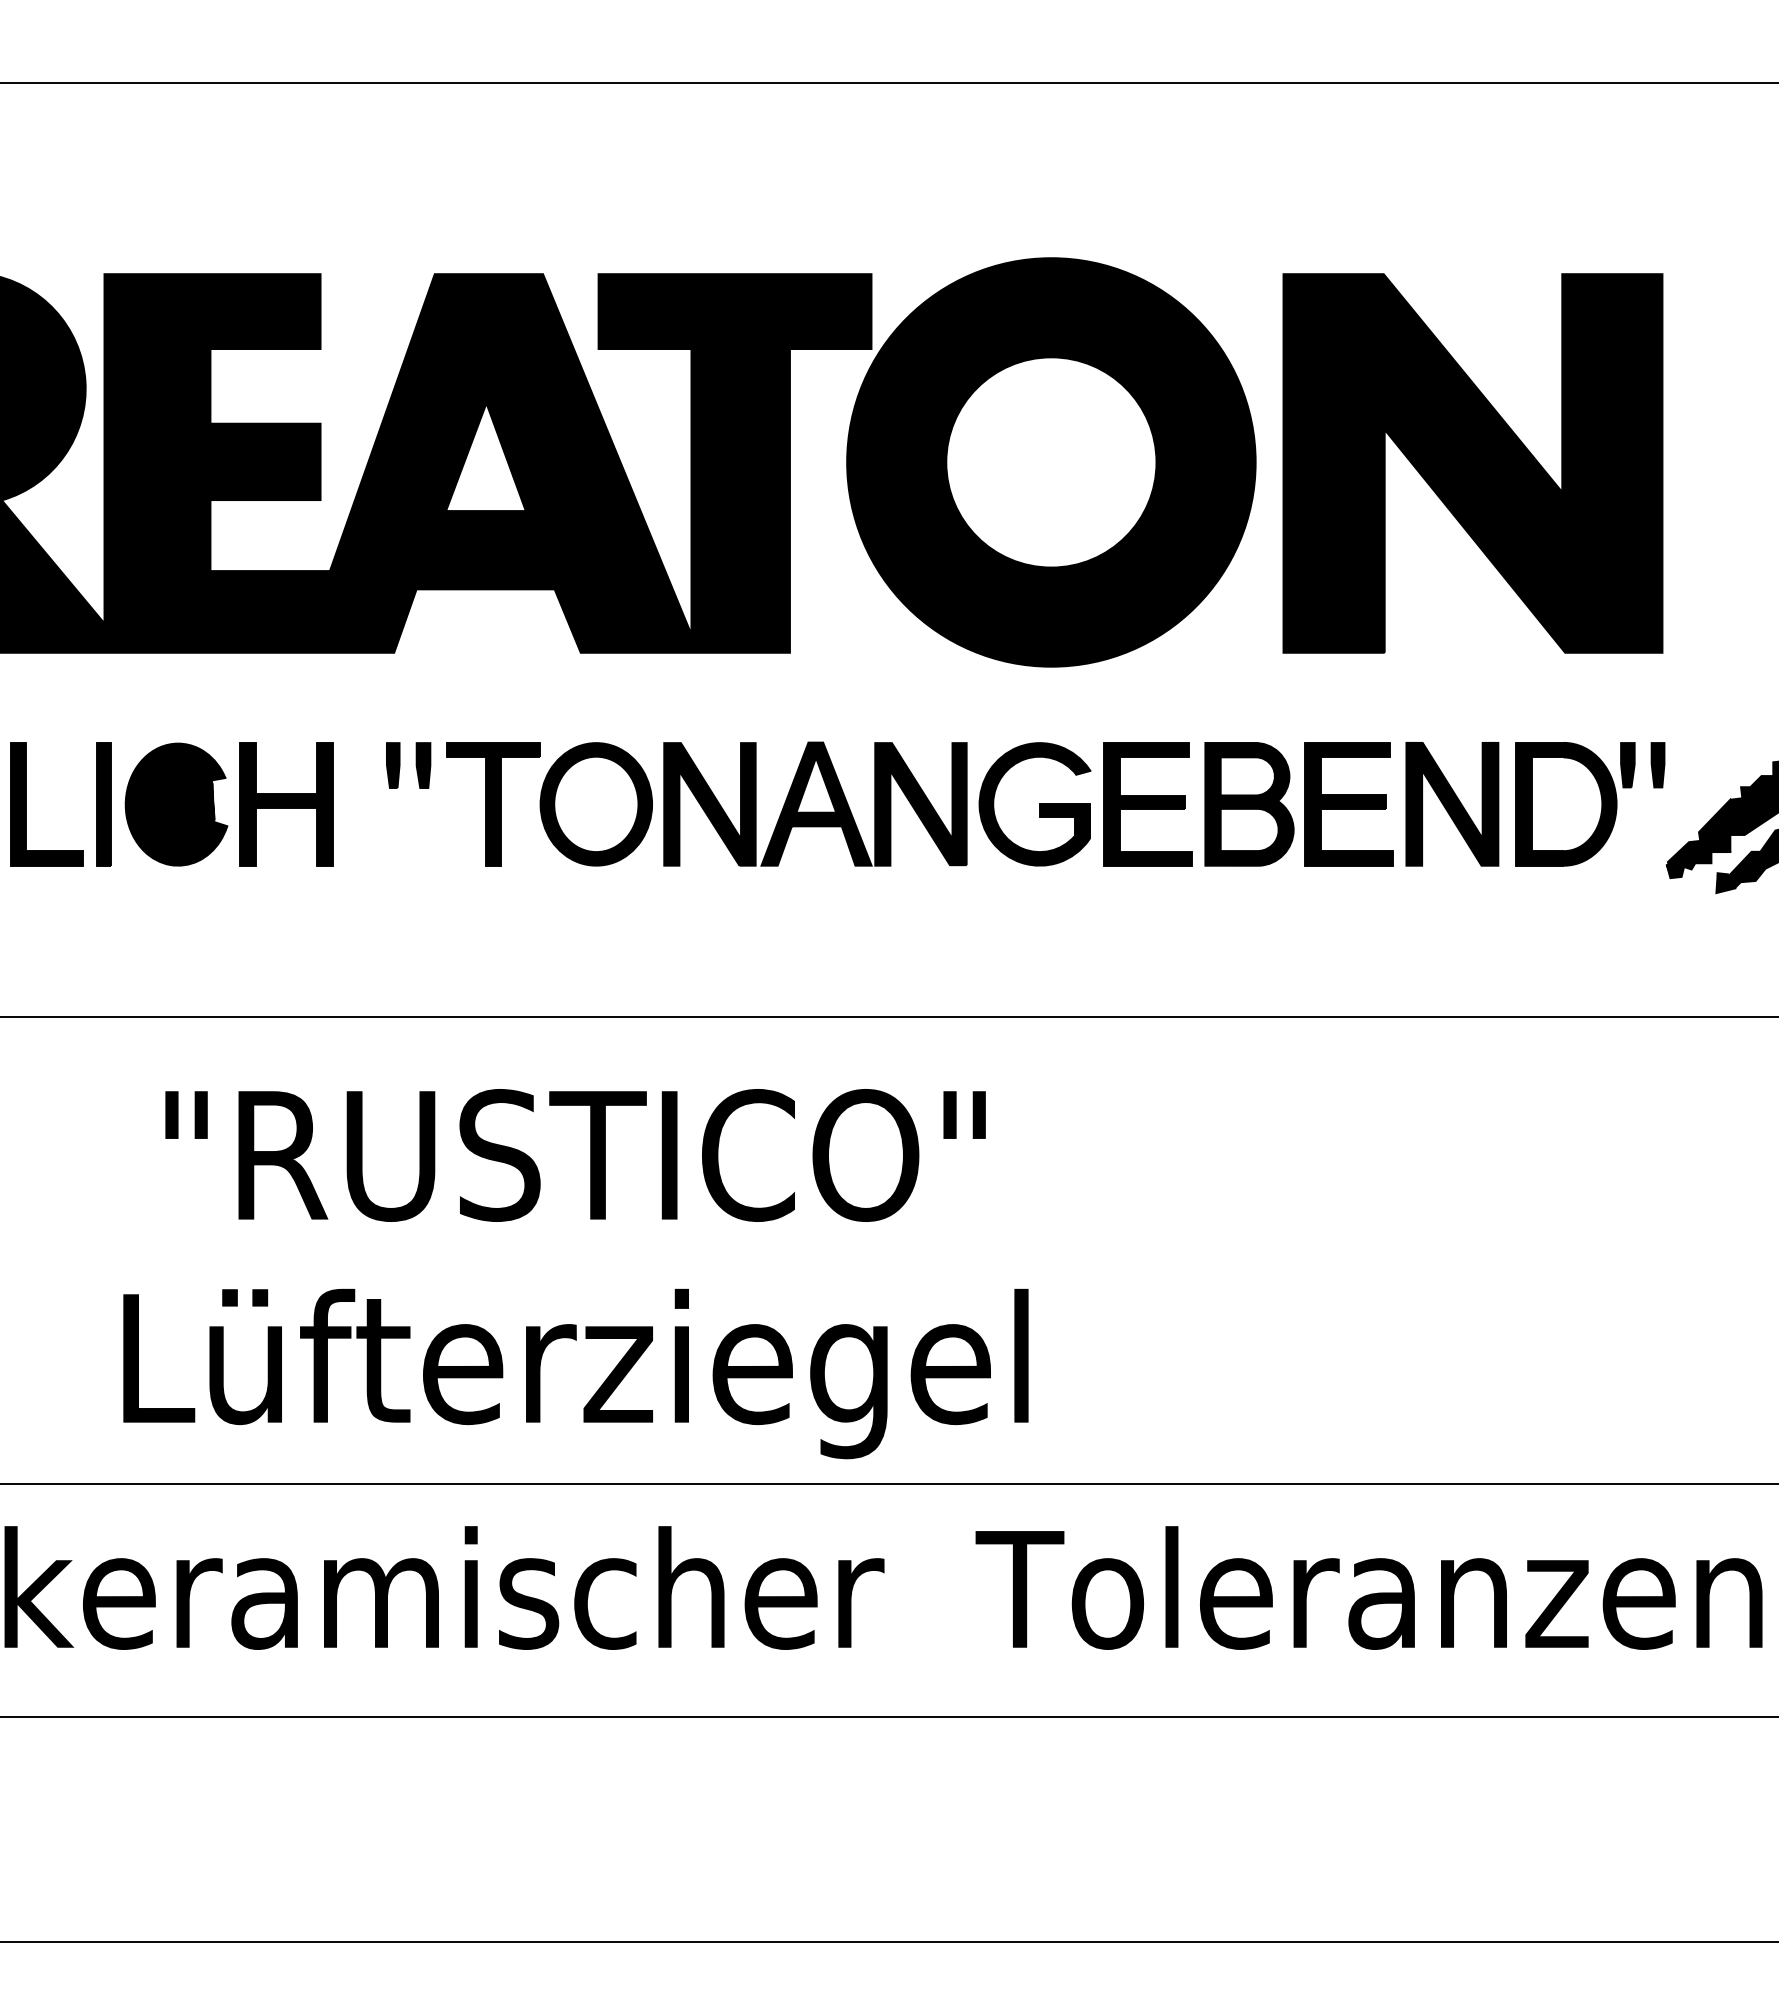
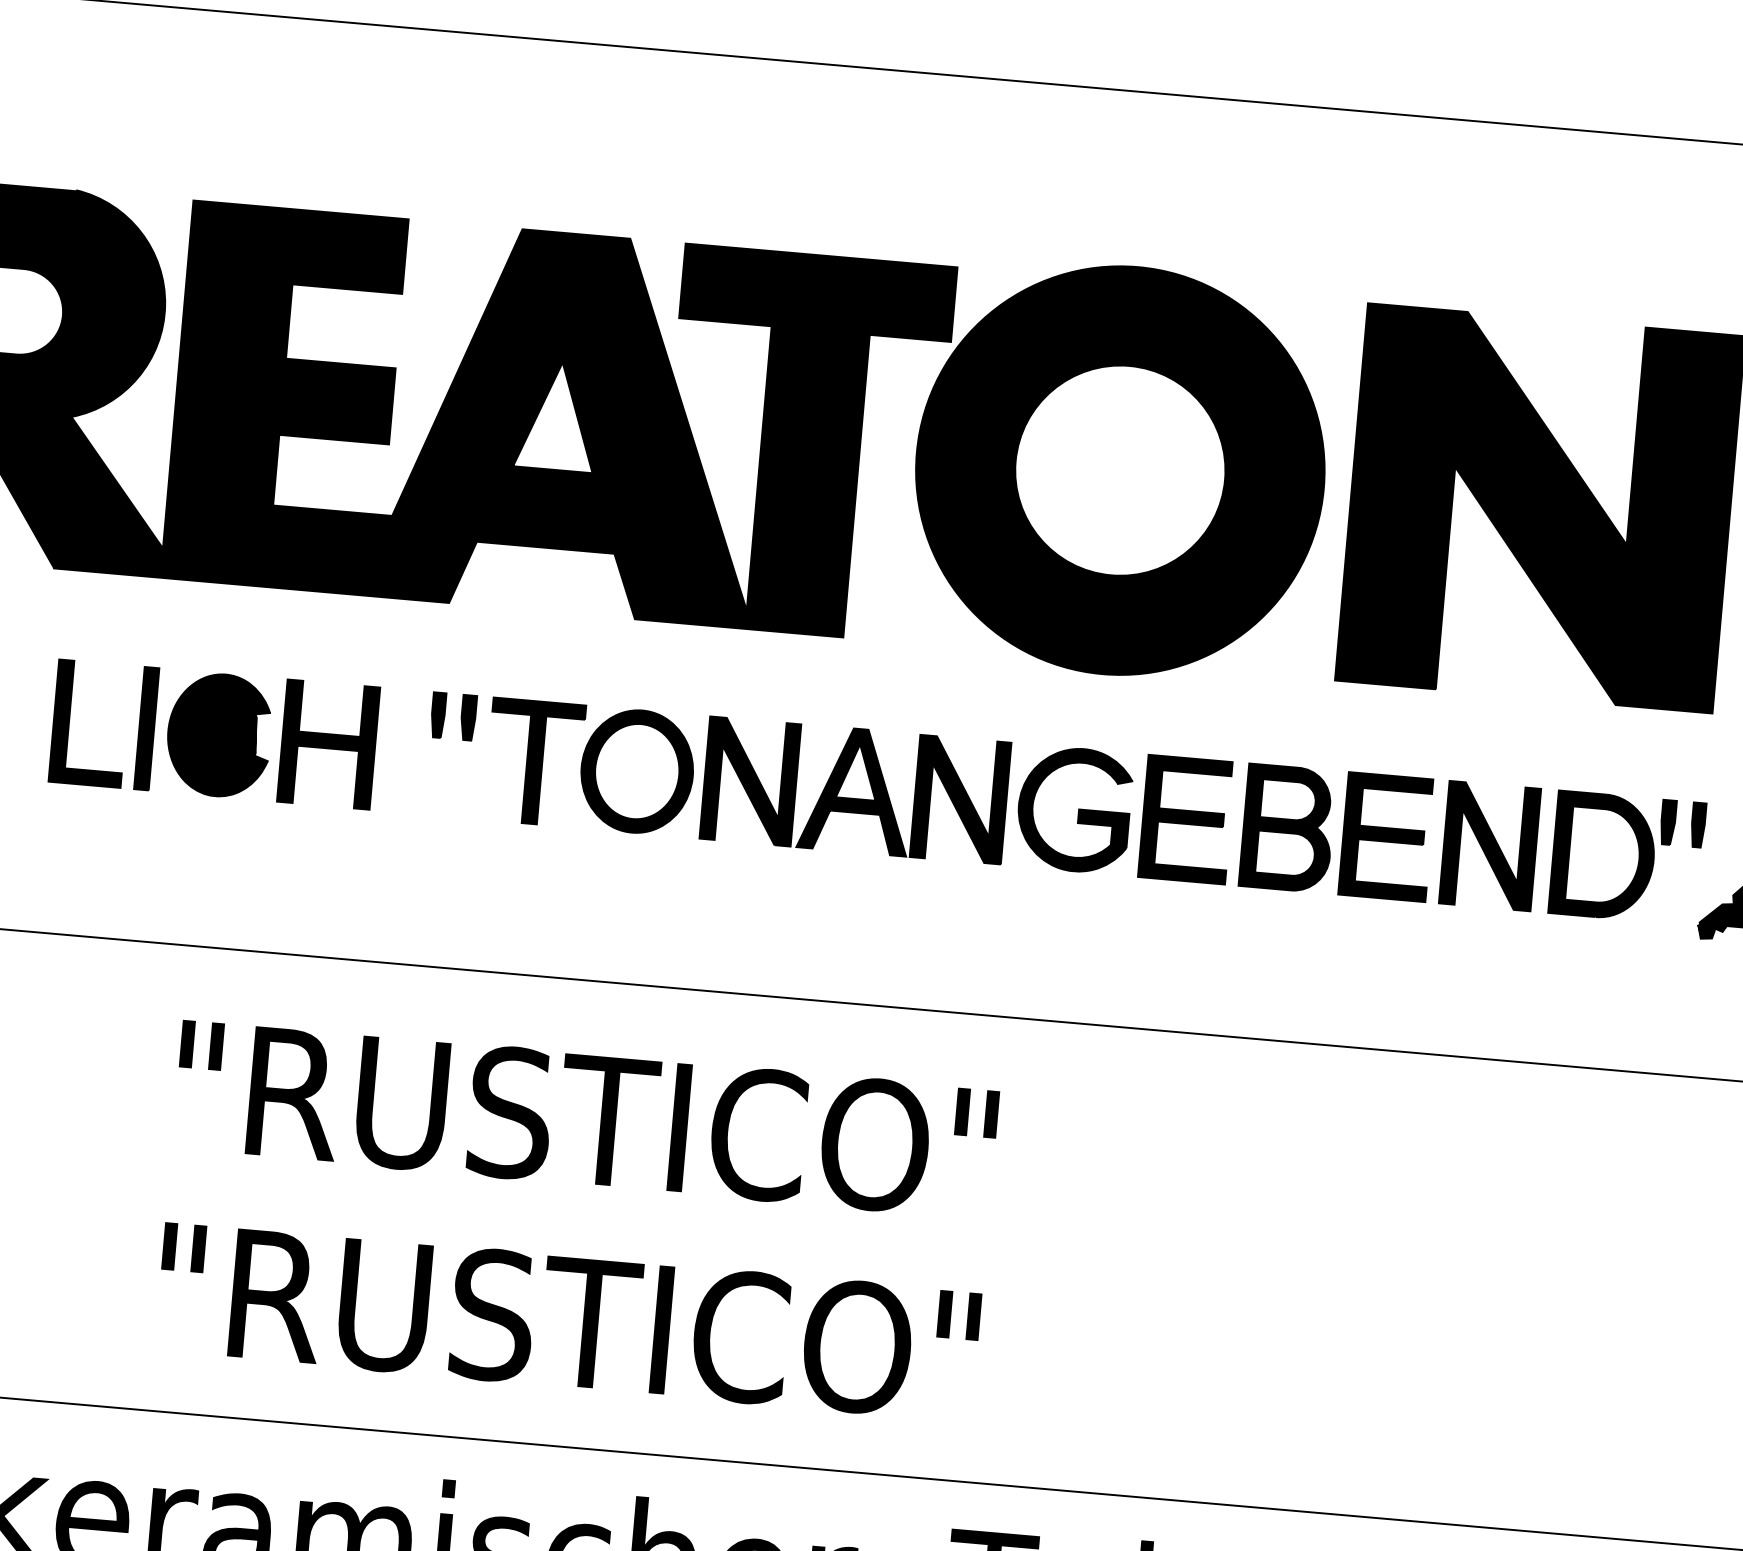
text: (575, 1373) -> (566, 1336), Lüfterziegel -> "RUSTICO"

